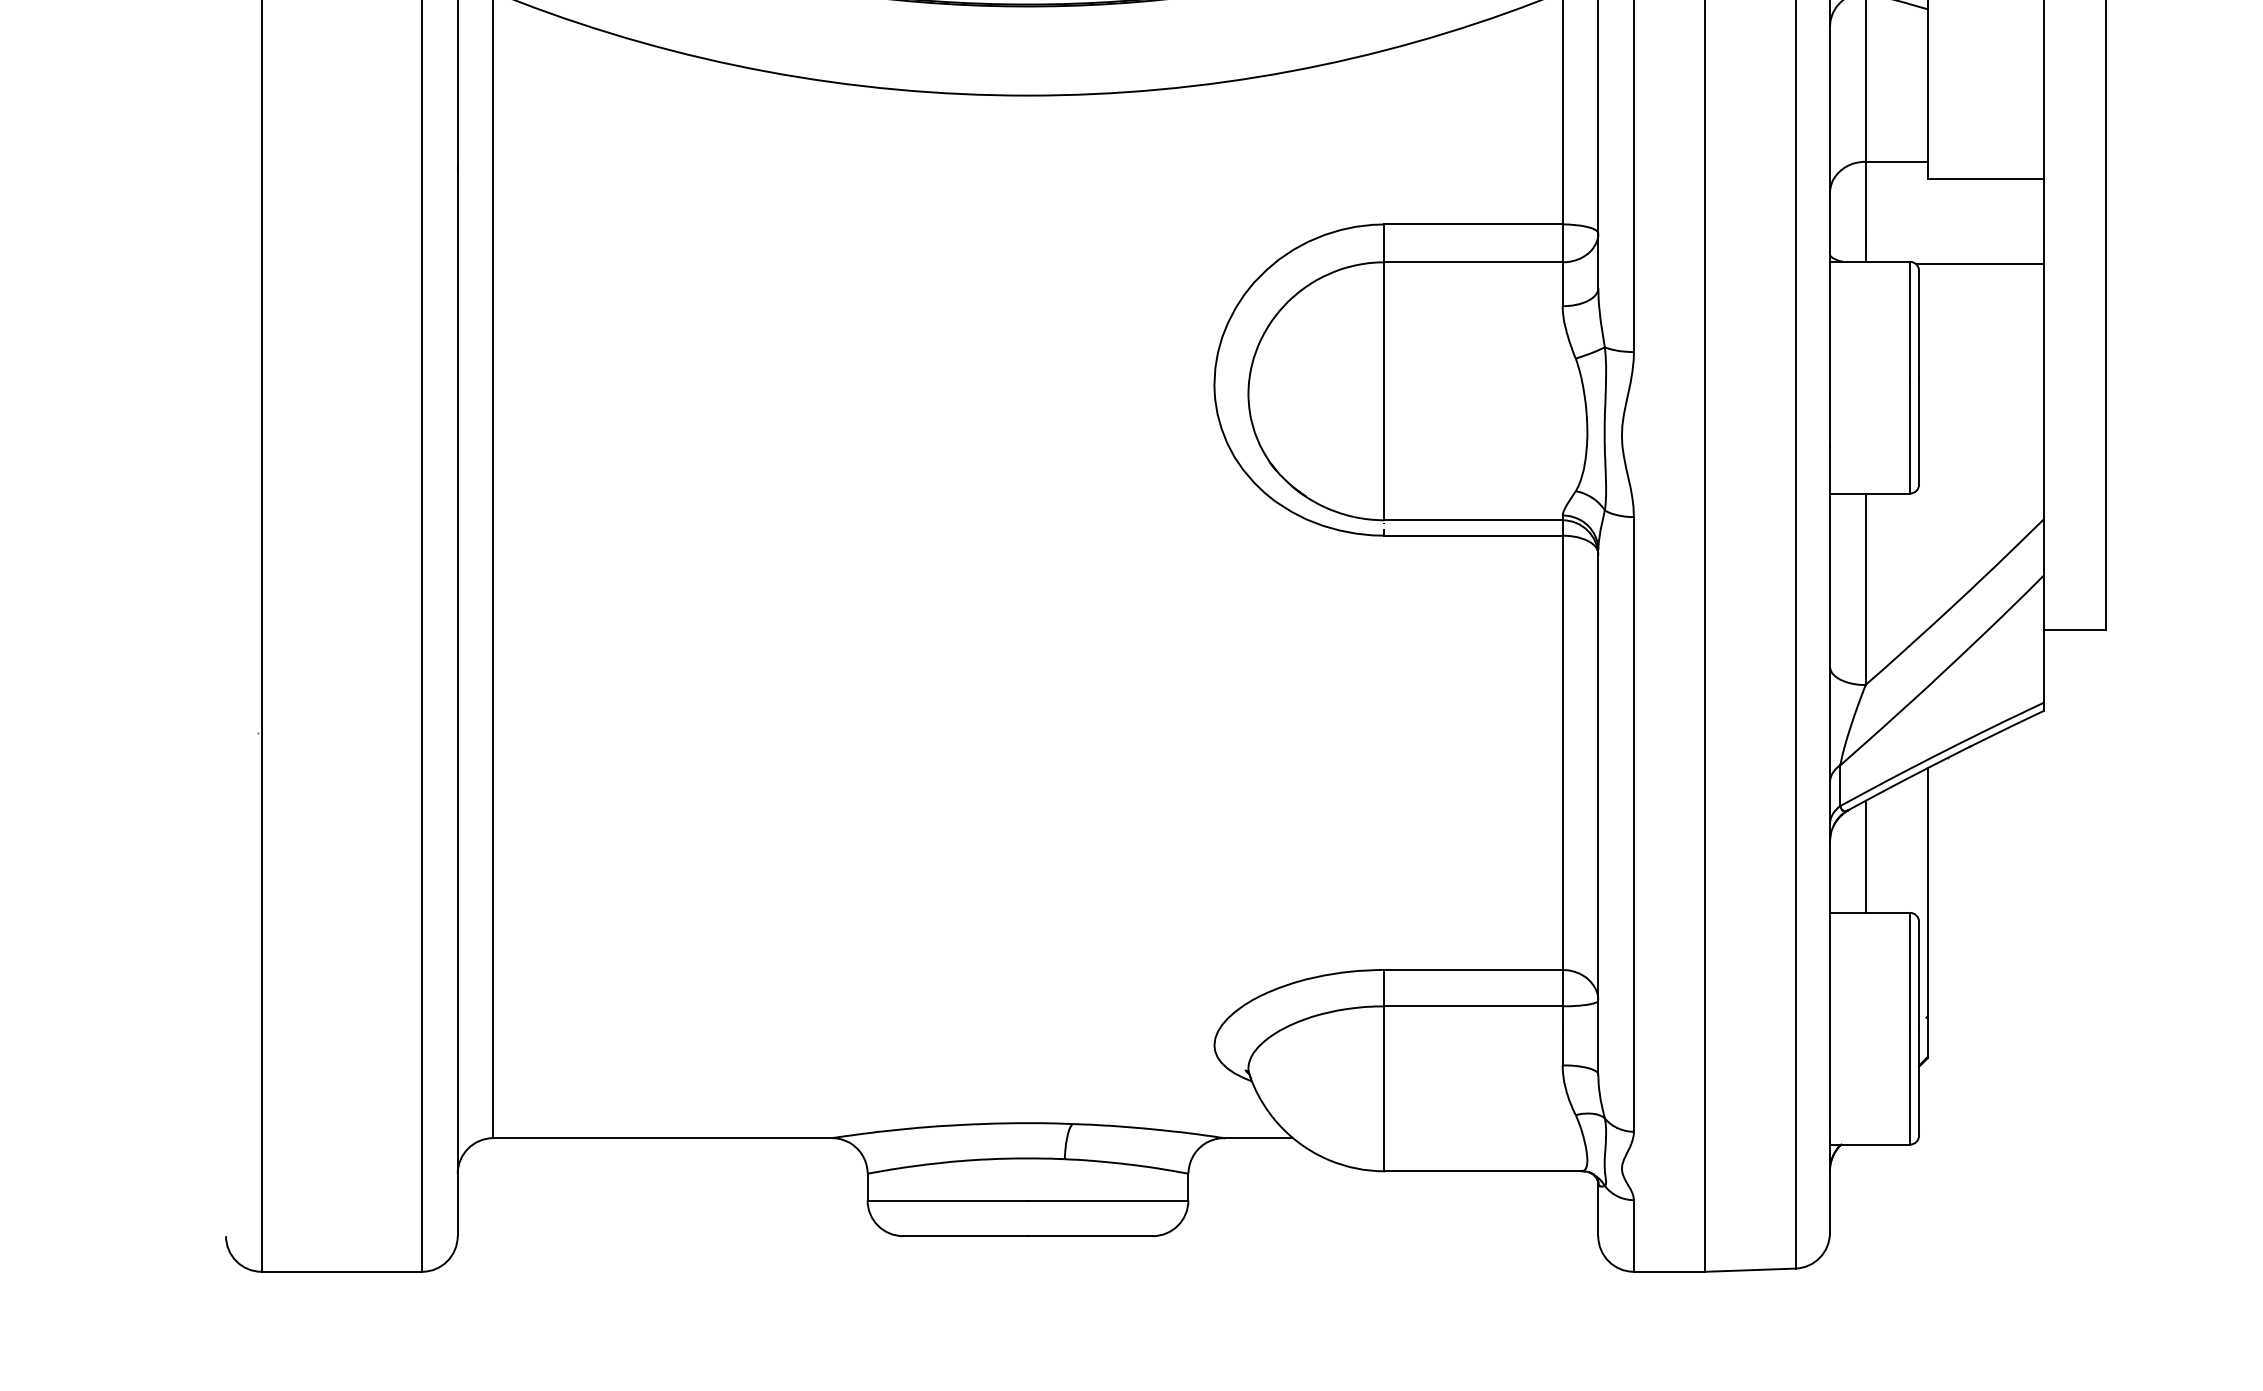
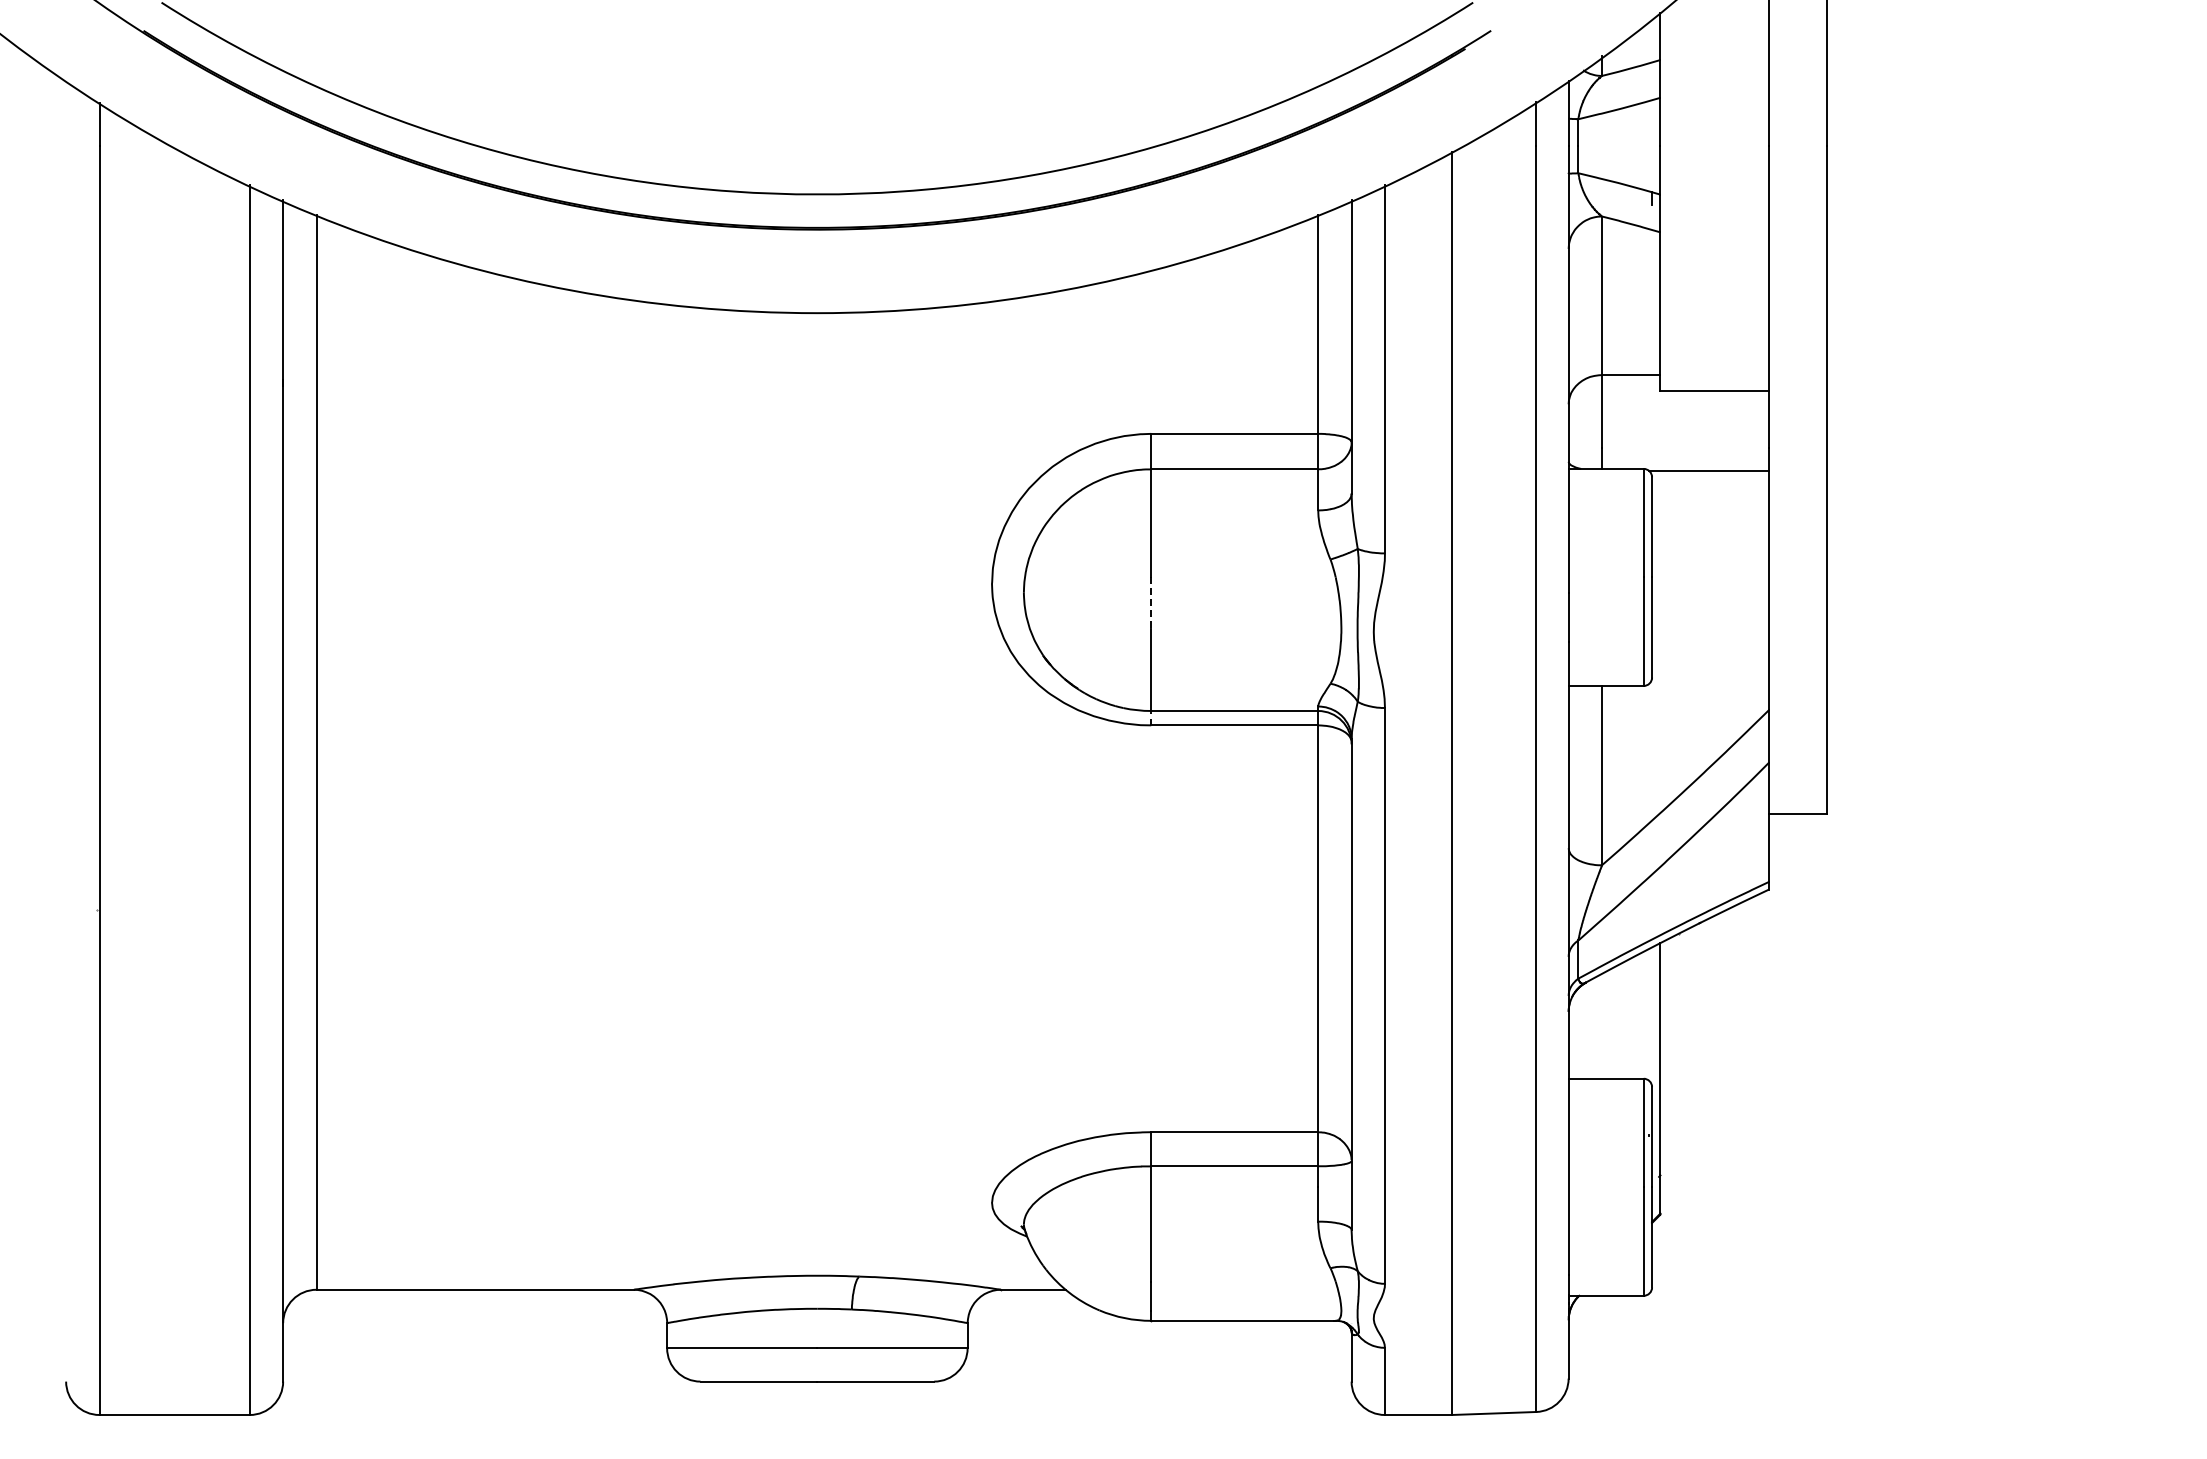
line: (1384, 404) -> (1151, 602), solid -> dashed
line: (1866, 856) -> (1602, 1025), removed

